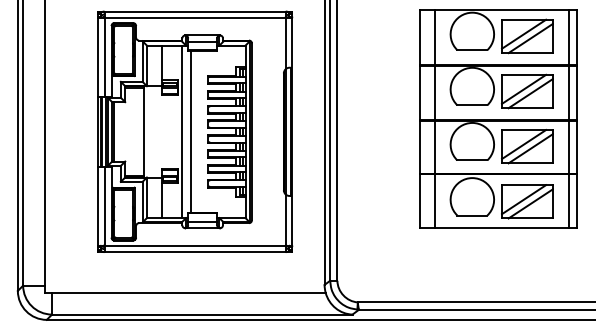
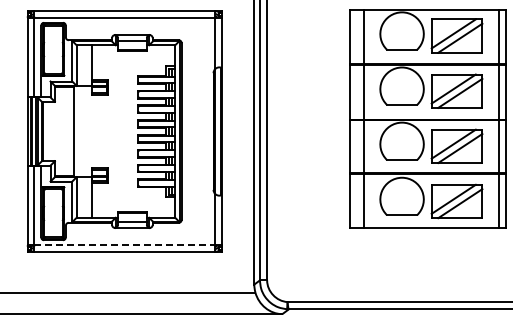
line: (182, 131) -> (112, 131), removed
line: (191, 131) -> (121, 131), removed
line: (195, 245) -> (125, 245), solid -> dashed

